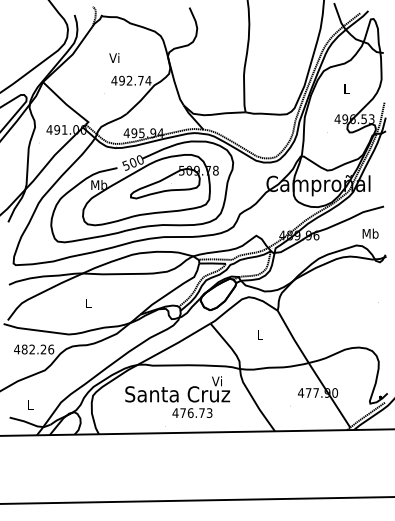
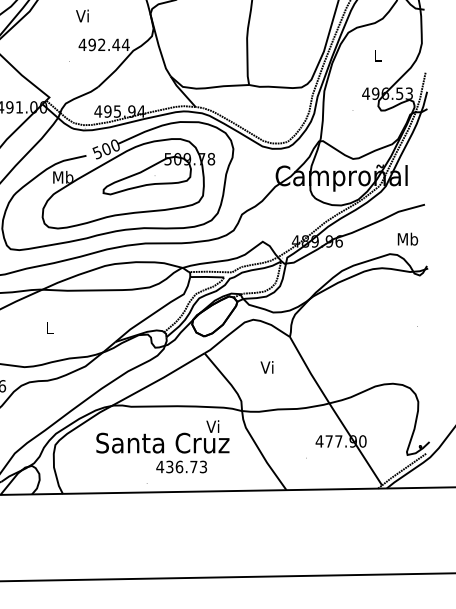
text: (140, 80) -> (115, 44), 492.74 -> 492.44
text: (259, 334) -> (266, 367), L -> Vi
text: (182, 413) -> (169, 467), 476.73 -> 436.73

